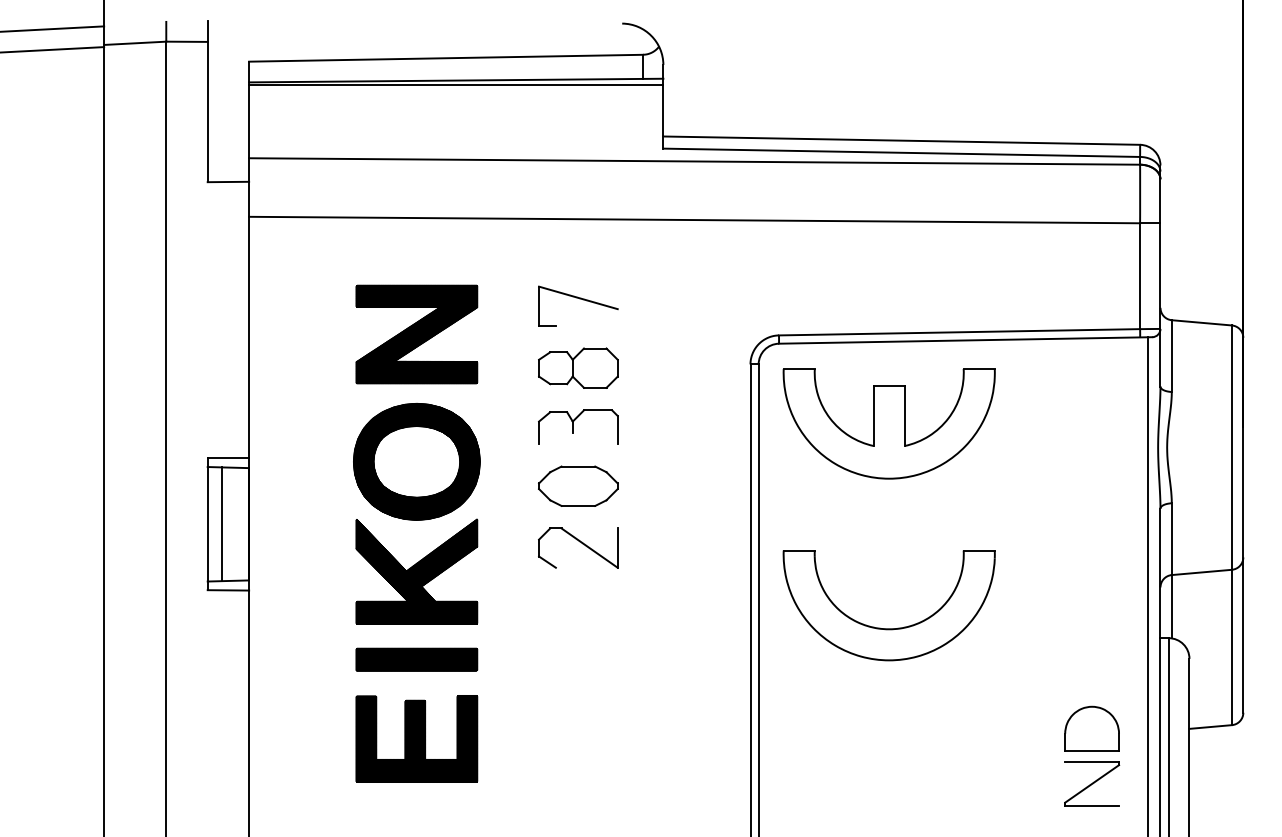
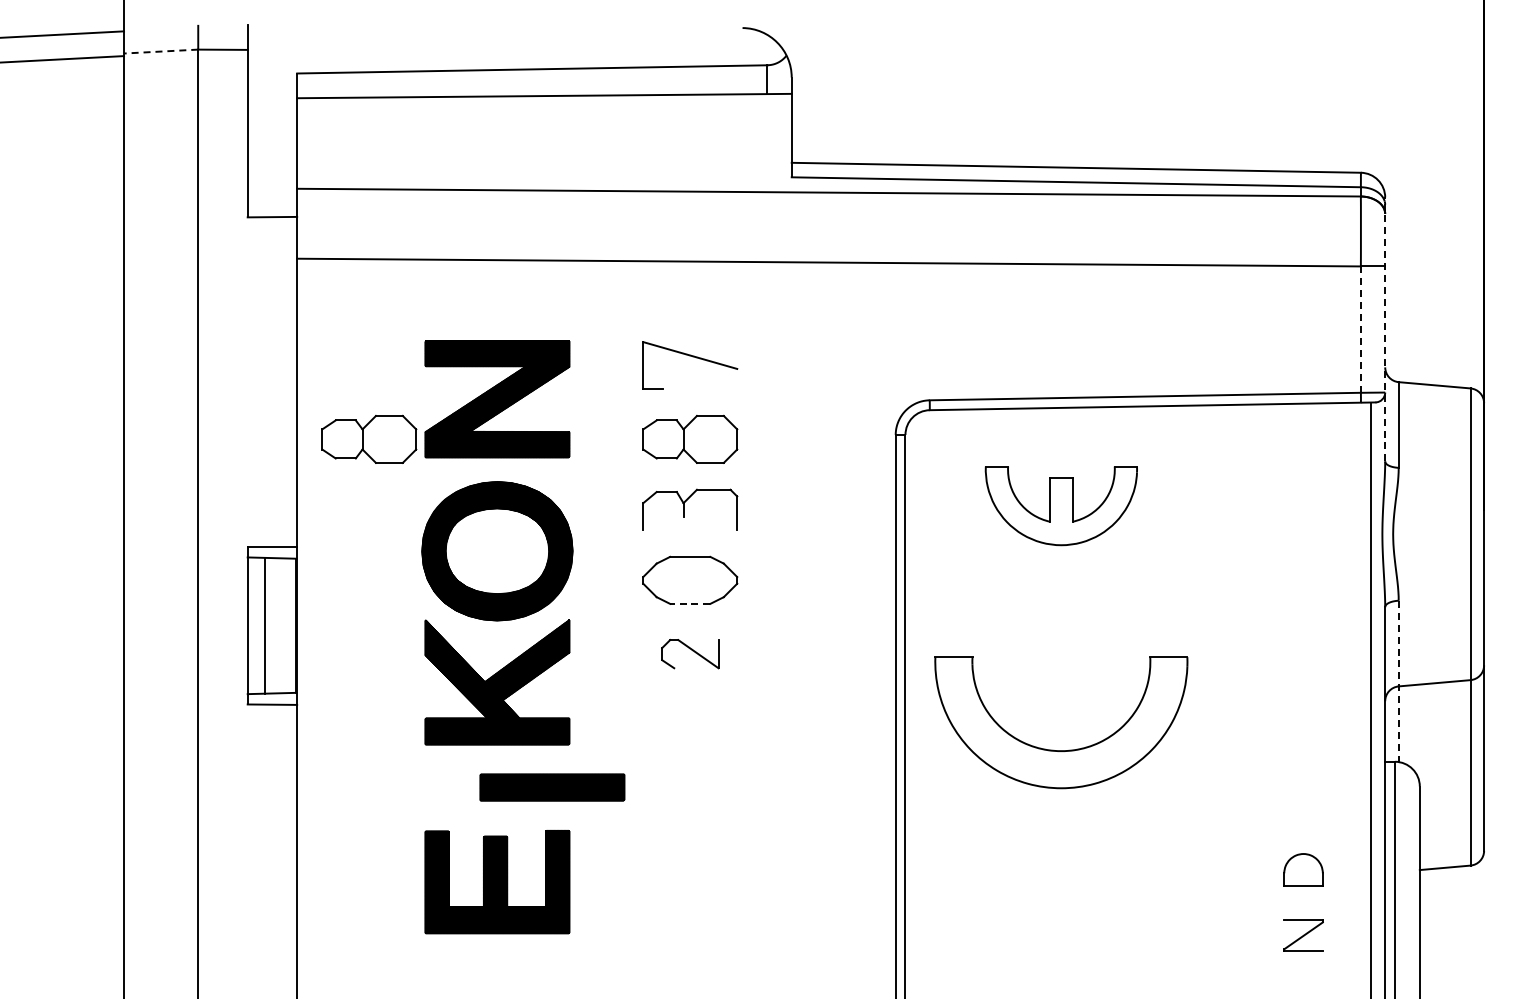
line: (134, 43) -> (160, 51), solid -> dashed
line: (456, 85) -> (544, 101), removed
line: (1139, 276) -> (1360, 329), solid -> dashed
line: (1160, 276) -> (1385, 329), solid -> dashed
part: (309, 367) -> (369, 438), added
part: (889, 423) -> (1061, 505), size x0.6
line: (577, 505) -> (689, 603), solid -> dashed
part: (578, 547) -> (690, 653), size x0.6
line: (1171, 570) -> (1398, 681), solid -> dashed
part: (416, 659) -> (552, 787), moved
part: (1092, 728) -> (1303, 869), size x0.6
part: (1092, 783) -> (1303, 935), size x0.6

